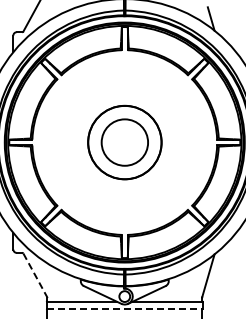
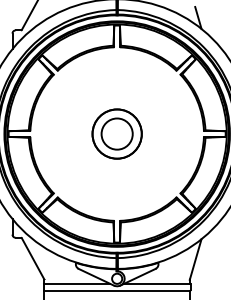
part: (124, 142) -> (116, 134), size x0.71
line: (35, 275) -> (33, 258), dashed -> solid
line: (124, 309) -> (116, 290), dashed -> solid

